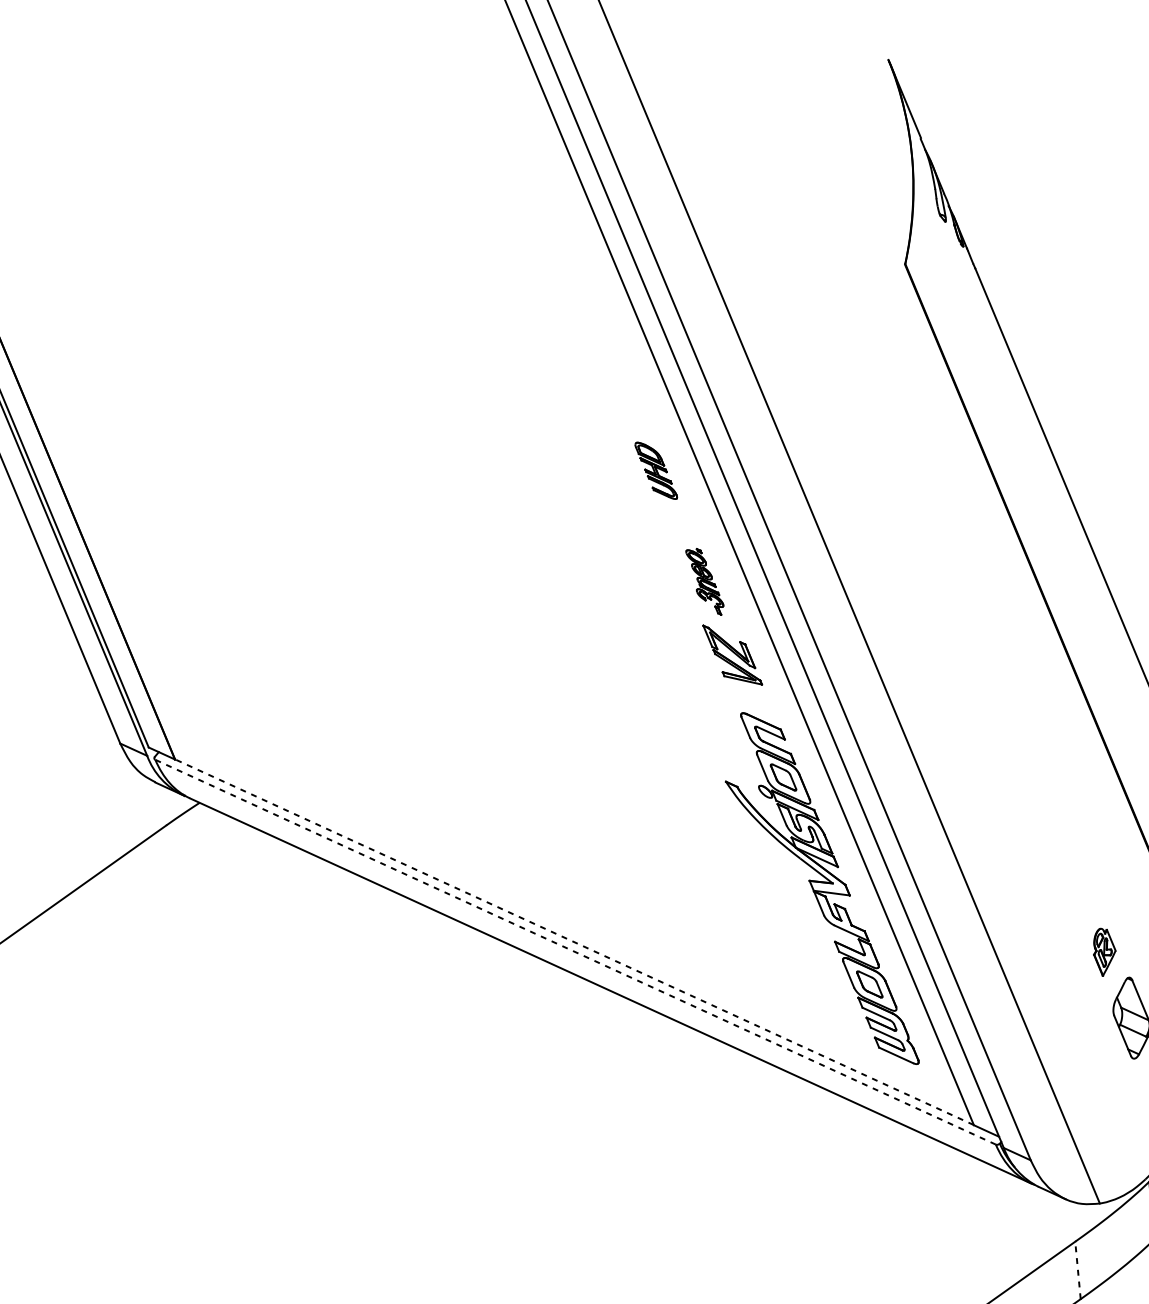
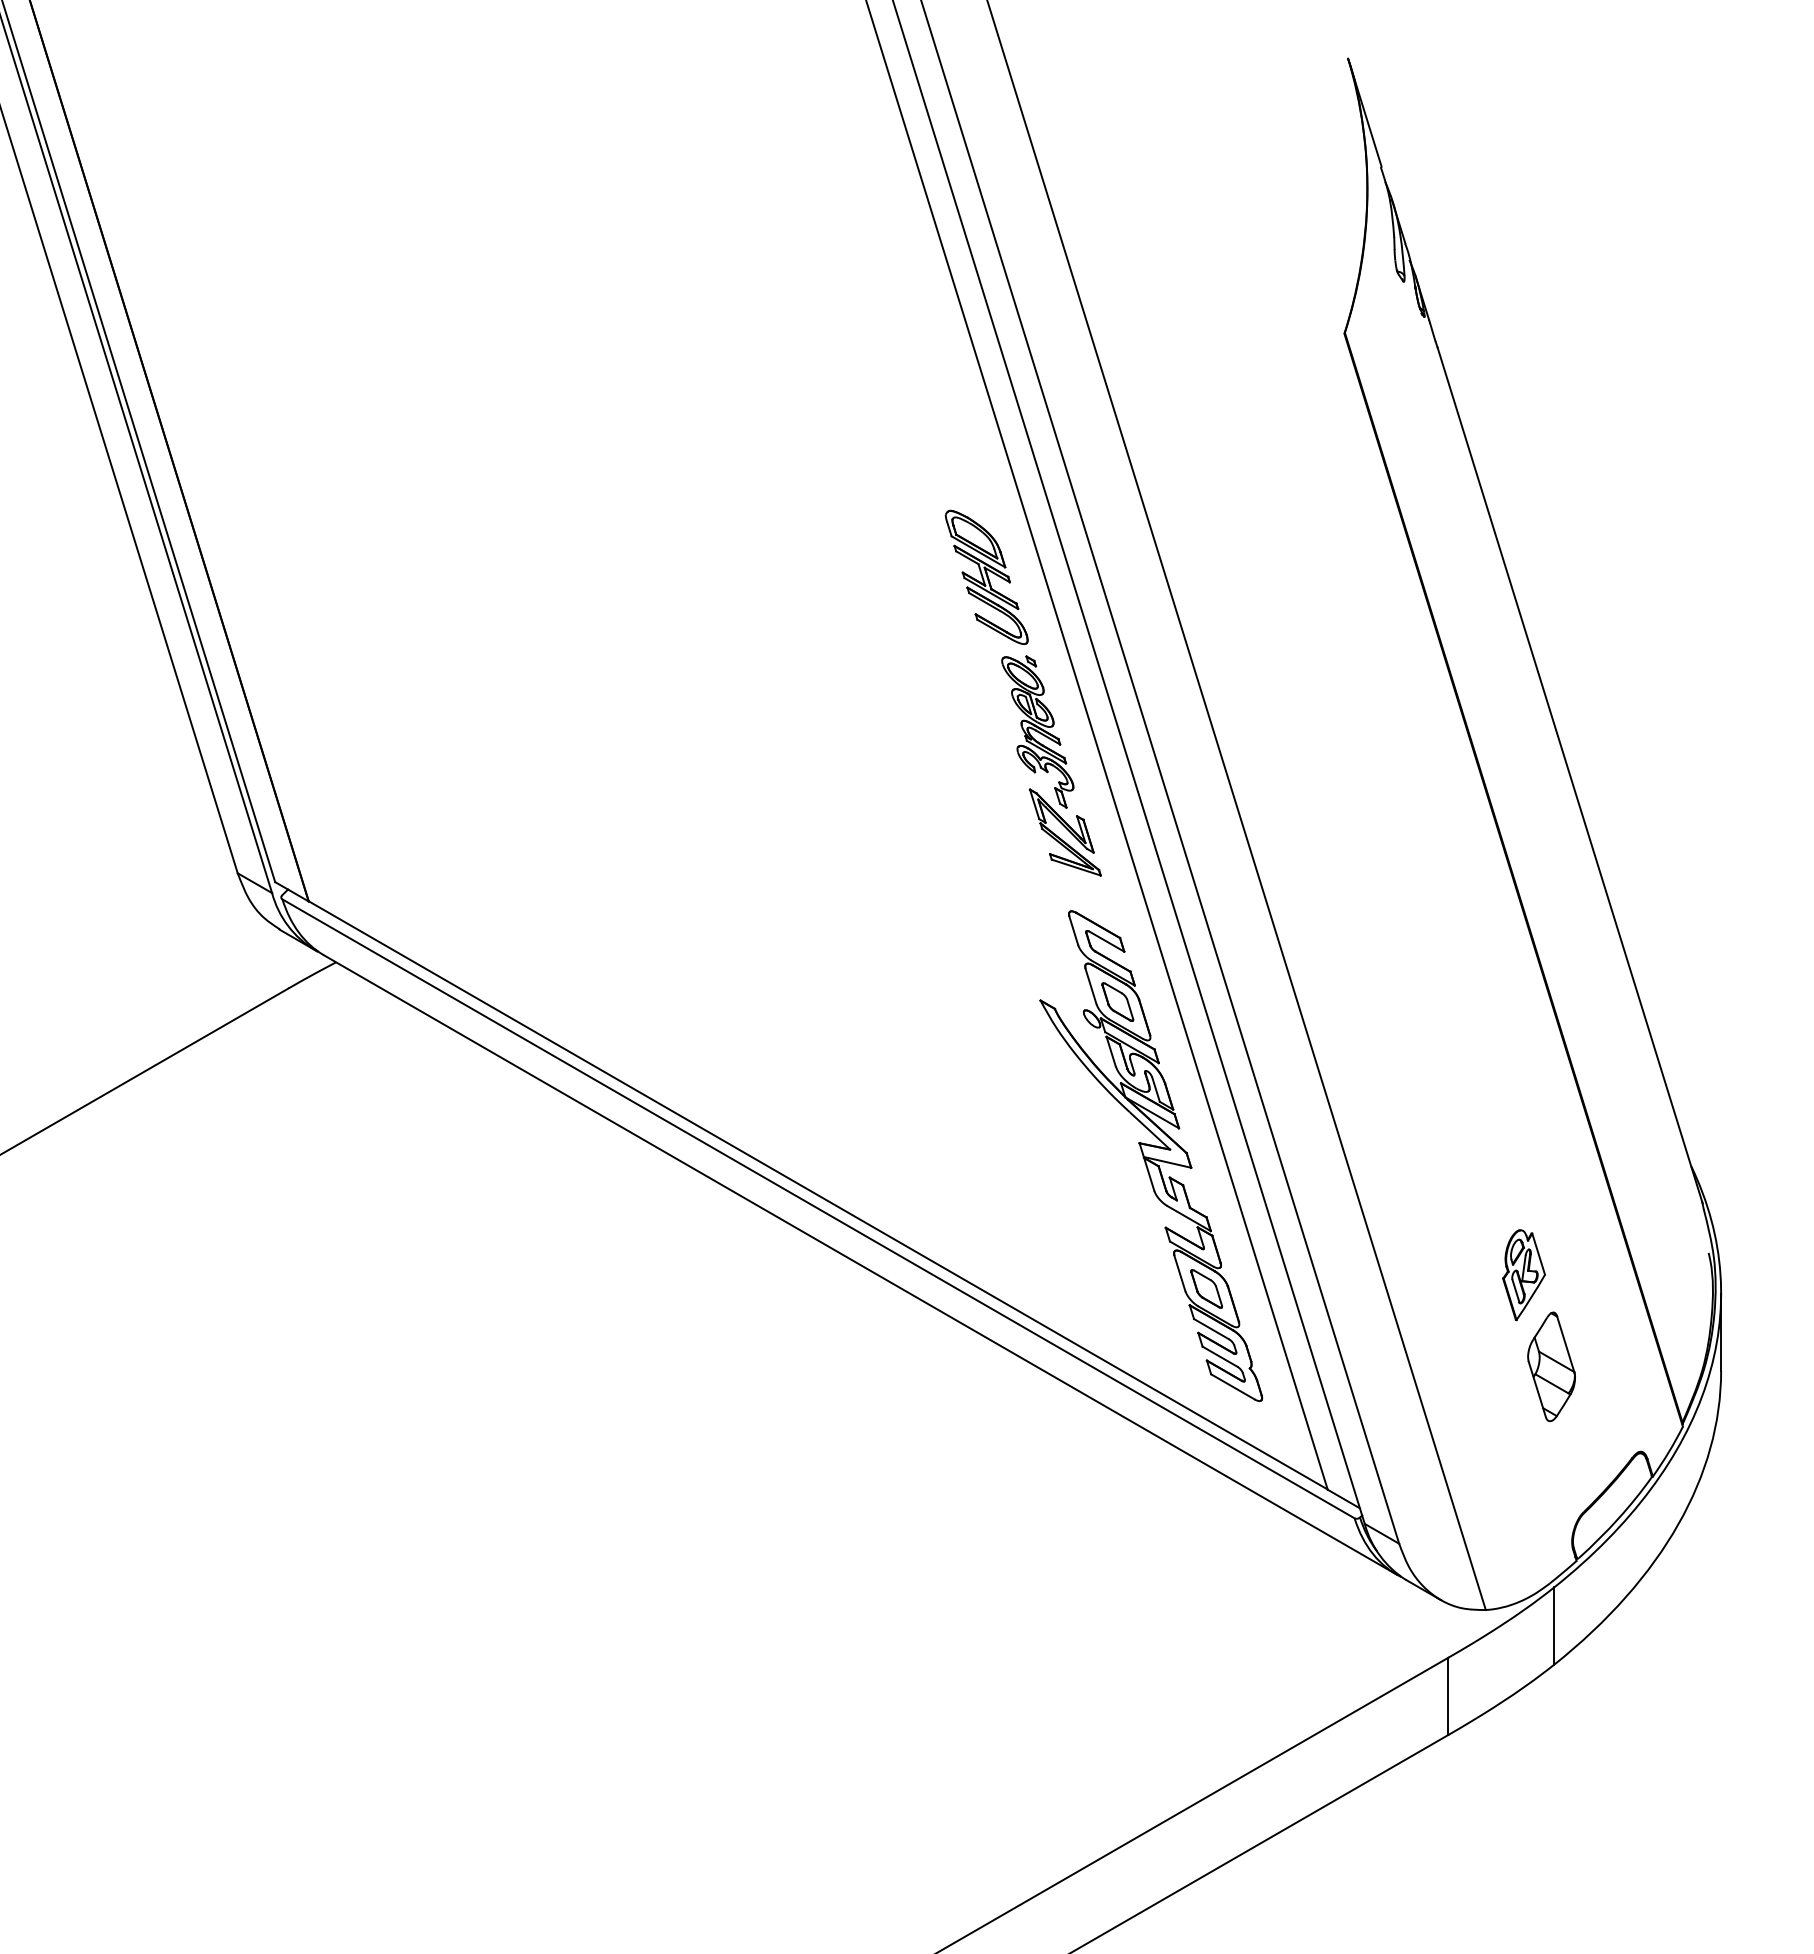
part: (656, 470) -> (986, 576), size x1.67
part: (704, 581) -> (1037, 731), size x1.67
line: (573, 942) -> (817, 1195), dashed -> solid
line: (575, 951) -> (818, 1208), dashed -> solid
part: (1104, 952) -> (1523, 1275), size x1.43
line: (1078, 1270) -> (1448, 1696), dashed -> solid

